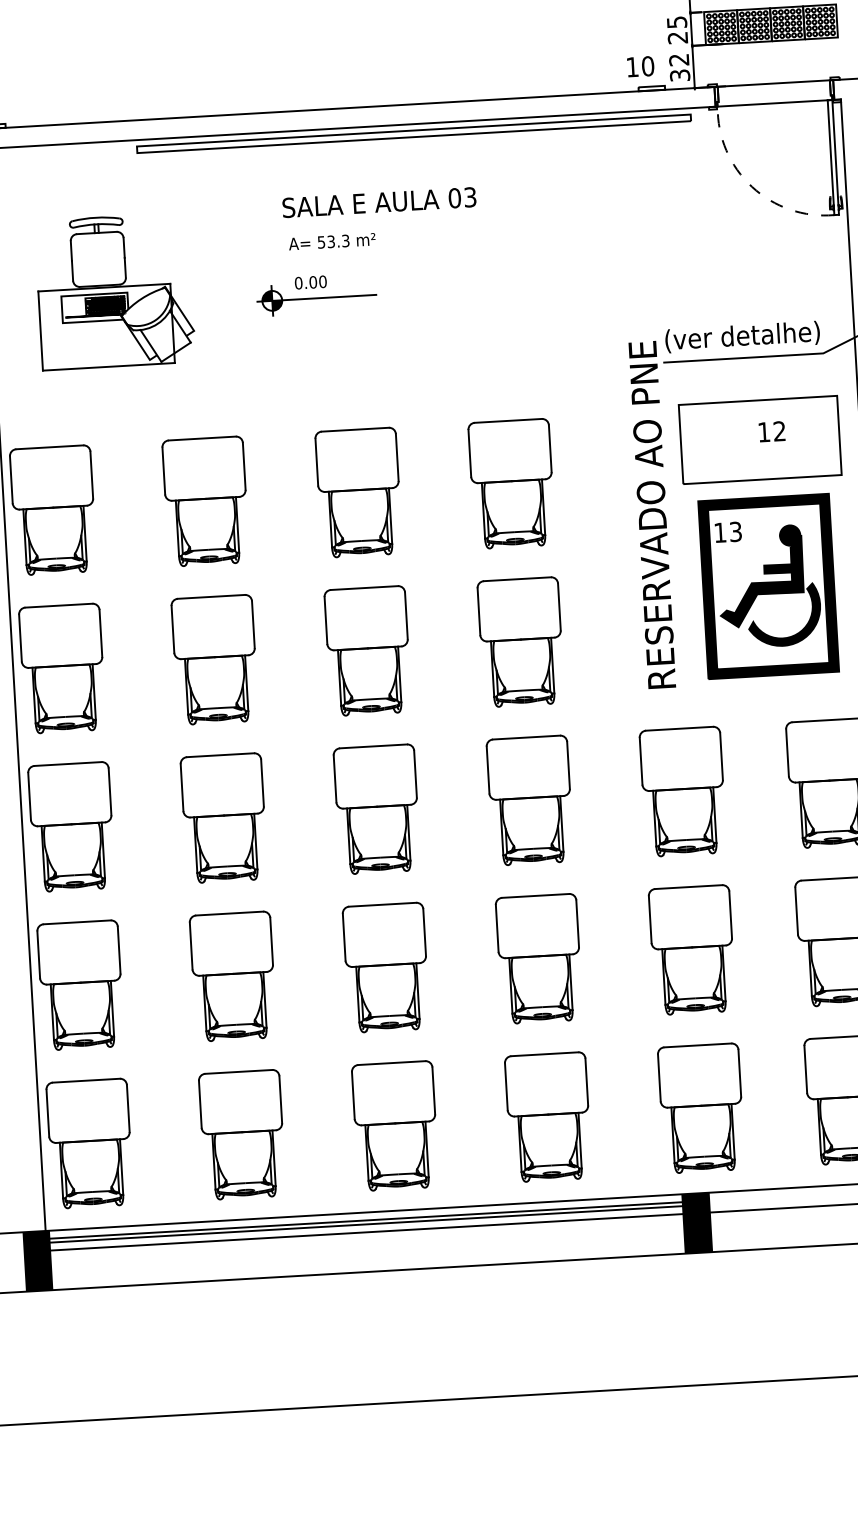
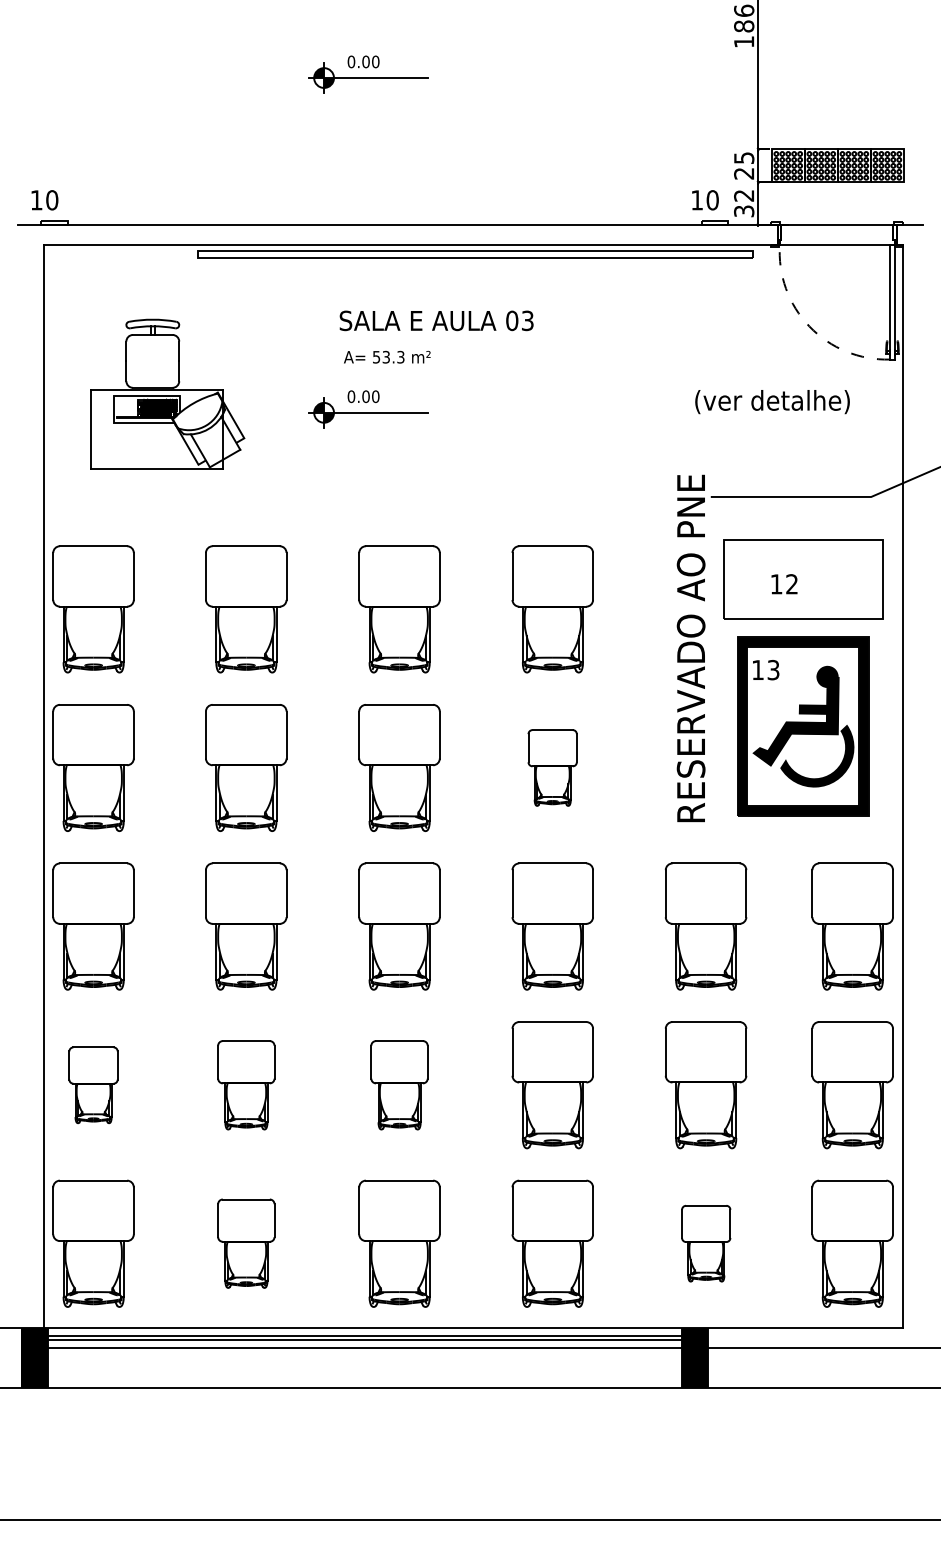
text: (742, 337) -> (772, 402), moved
text: (772, 431) -> (784, 584), moved
part: (520, 641) -> (552, 767), size x0.6
part: (386, 968) -> (399, 1085), size x0.7
part: (233, 976) -> (246, 1085), size x0.7
part: (80, 985) -> (93, 1085), size x0.6
part: (701, 1108) -> (706, 1243), size x0.6
part: (242, 1134) -> (246, 1243), size x0.7

